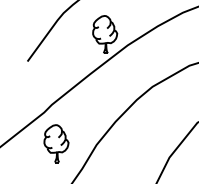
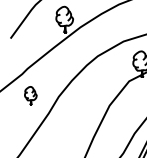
part: (56, 143) -> (30, 95), size x0.7

